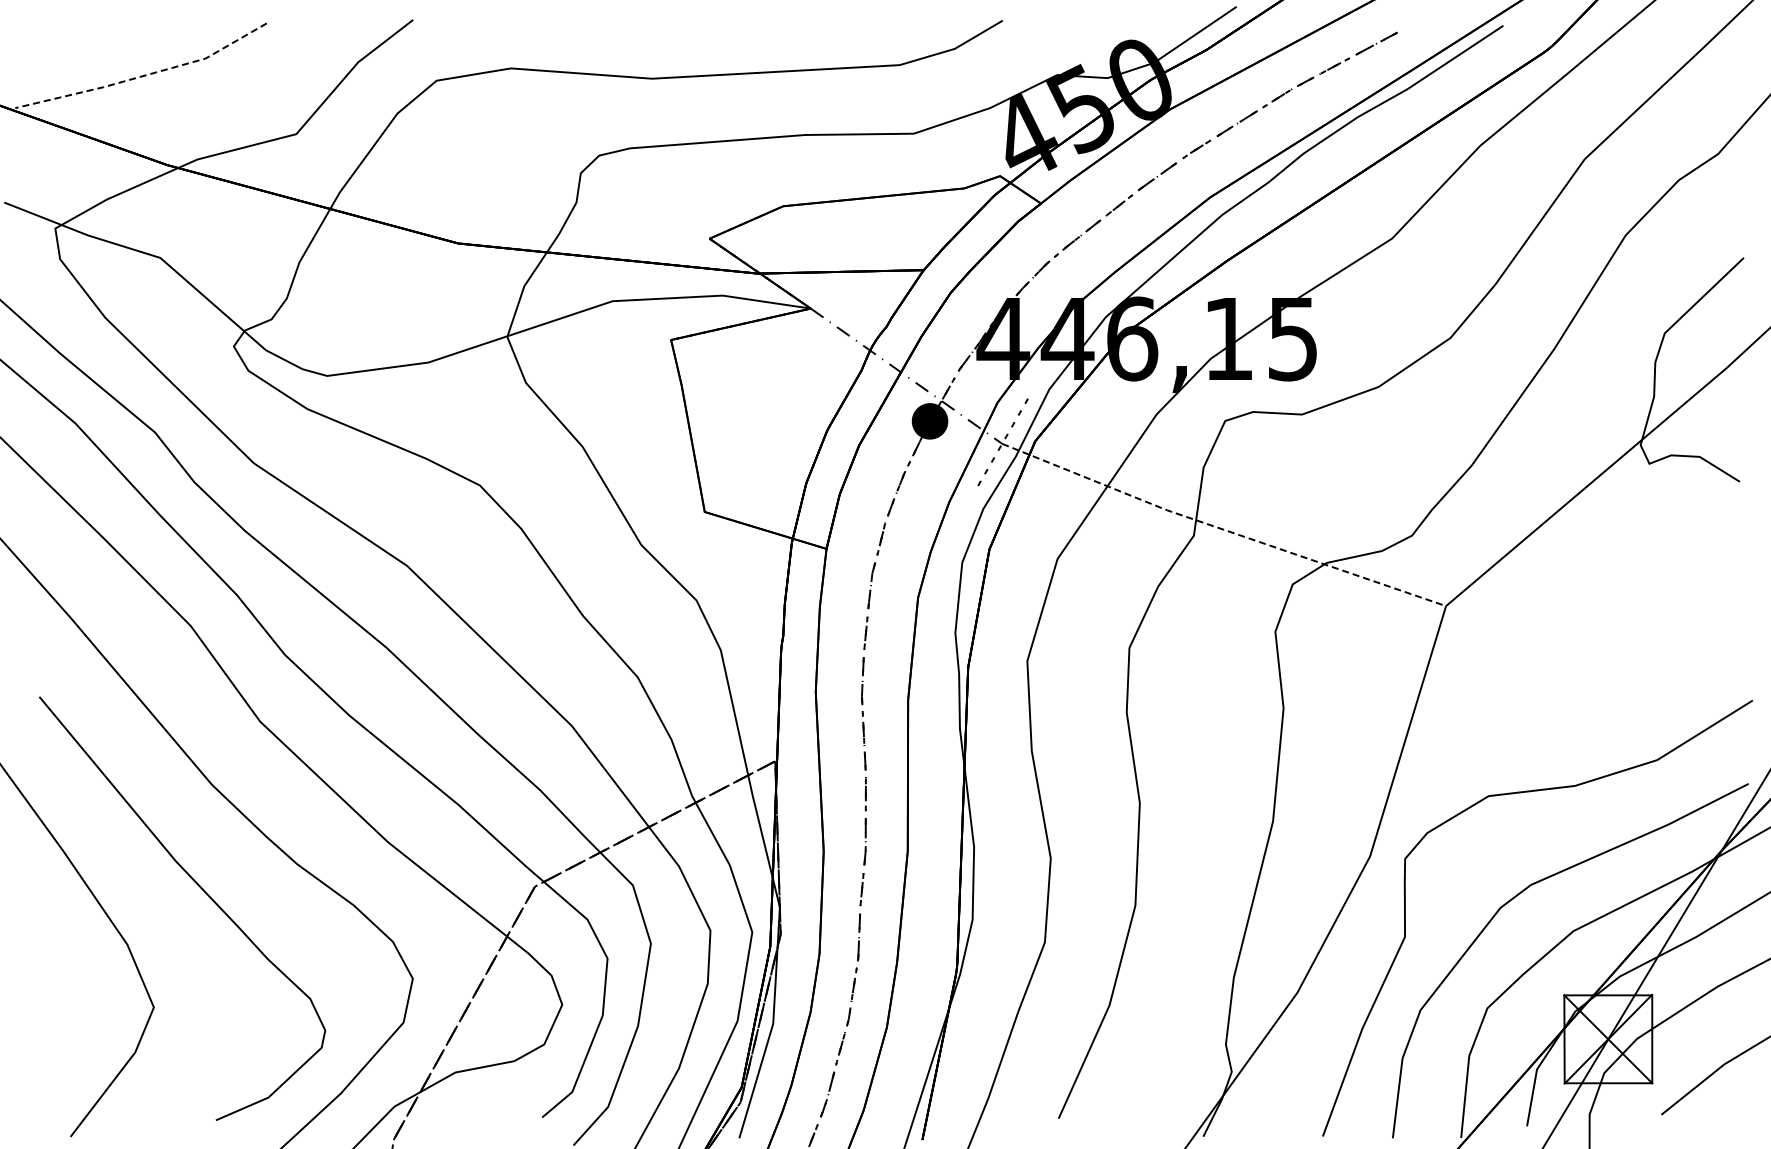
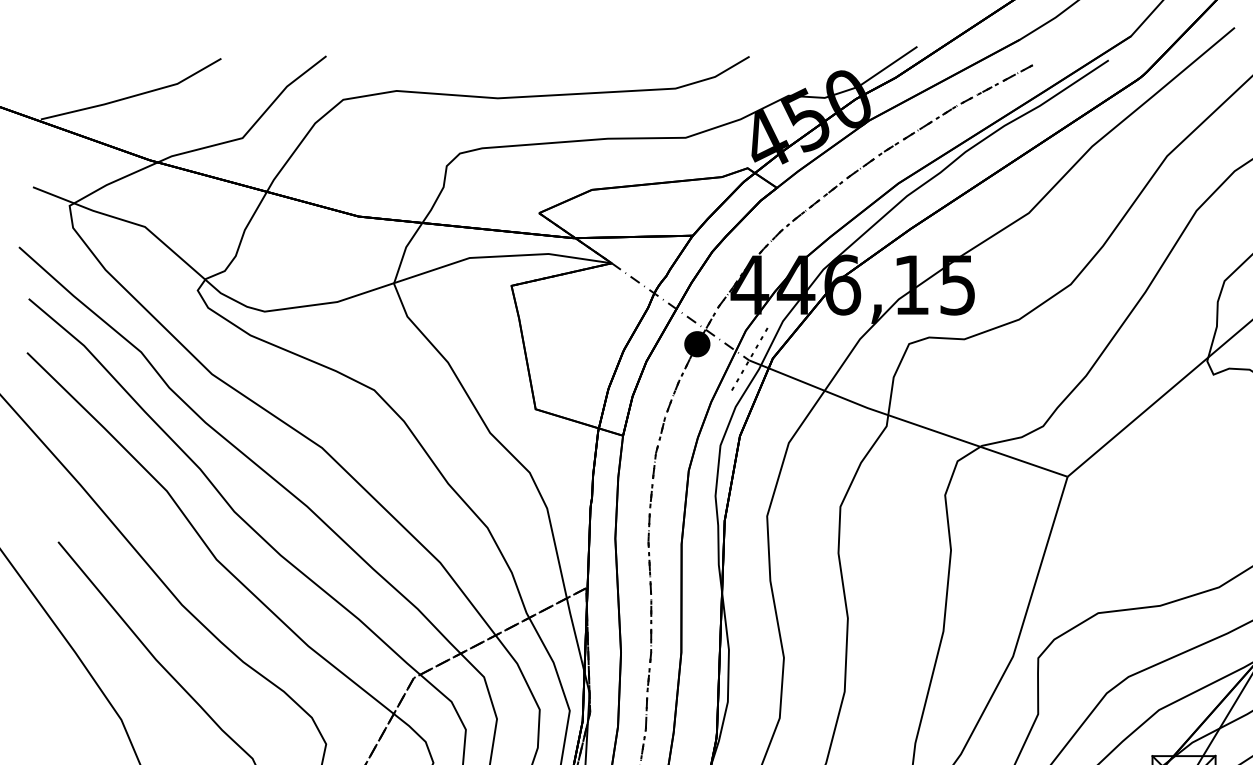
line: (145, 75) -> (134, 96), dashed -> solid
line: (1222, 529) -> (907, 421), dashed -> solid

